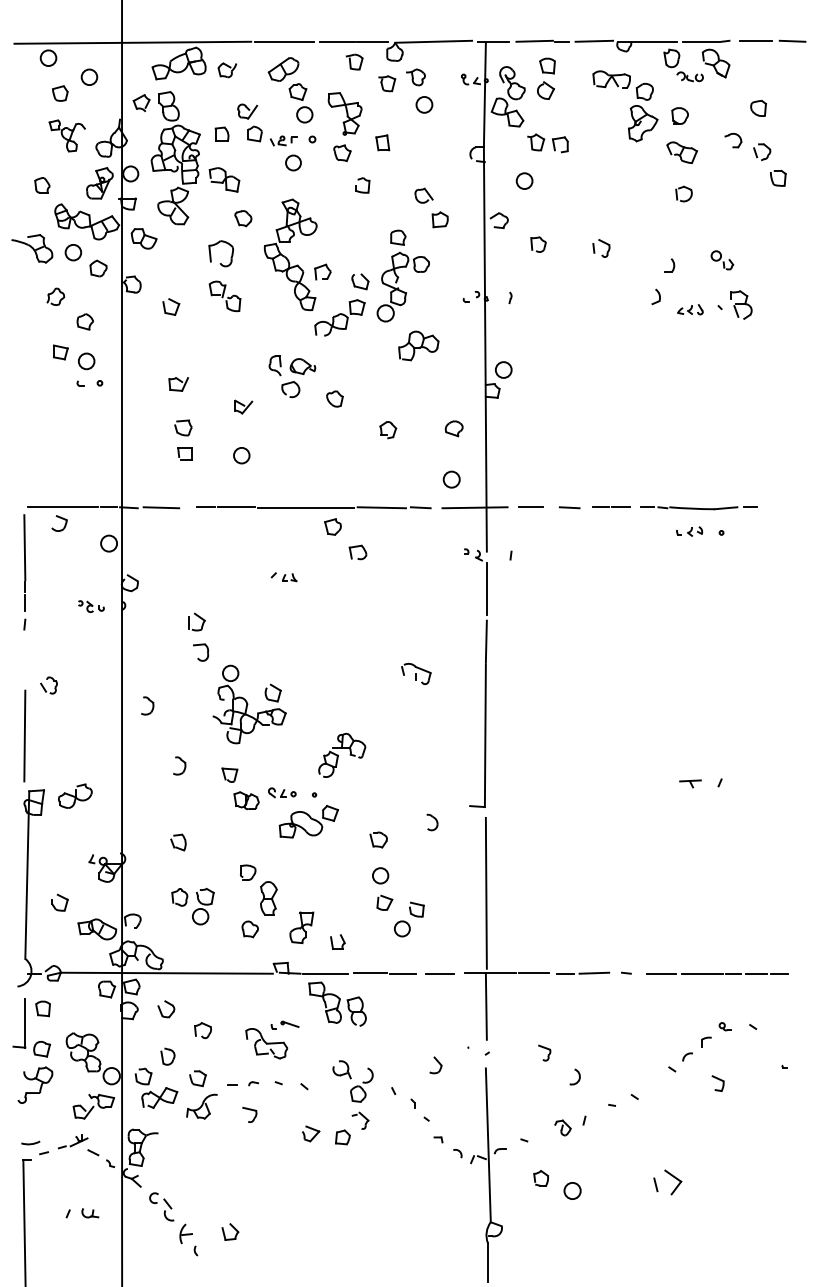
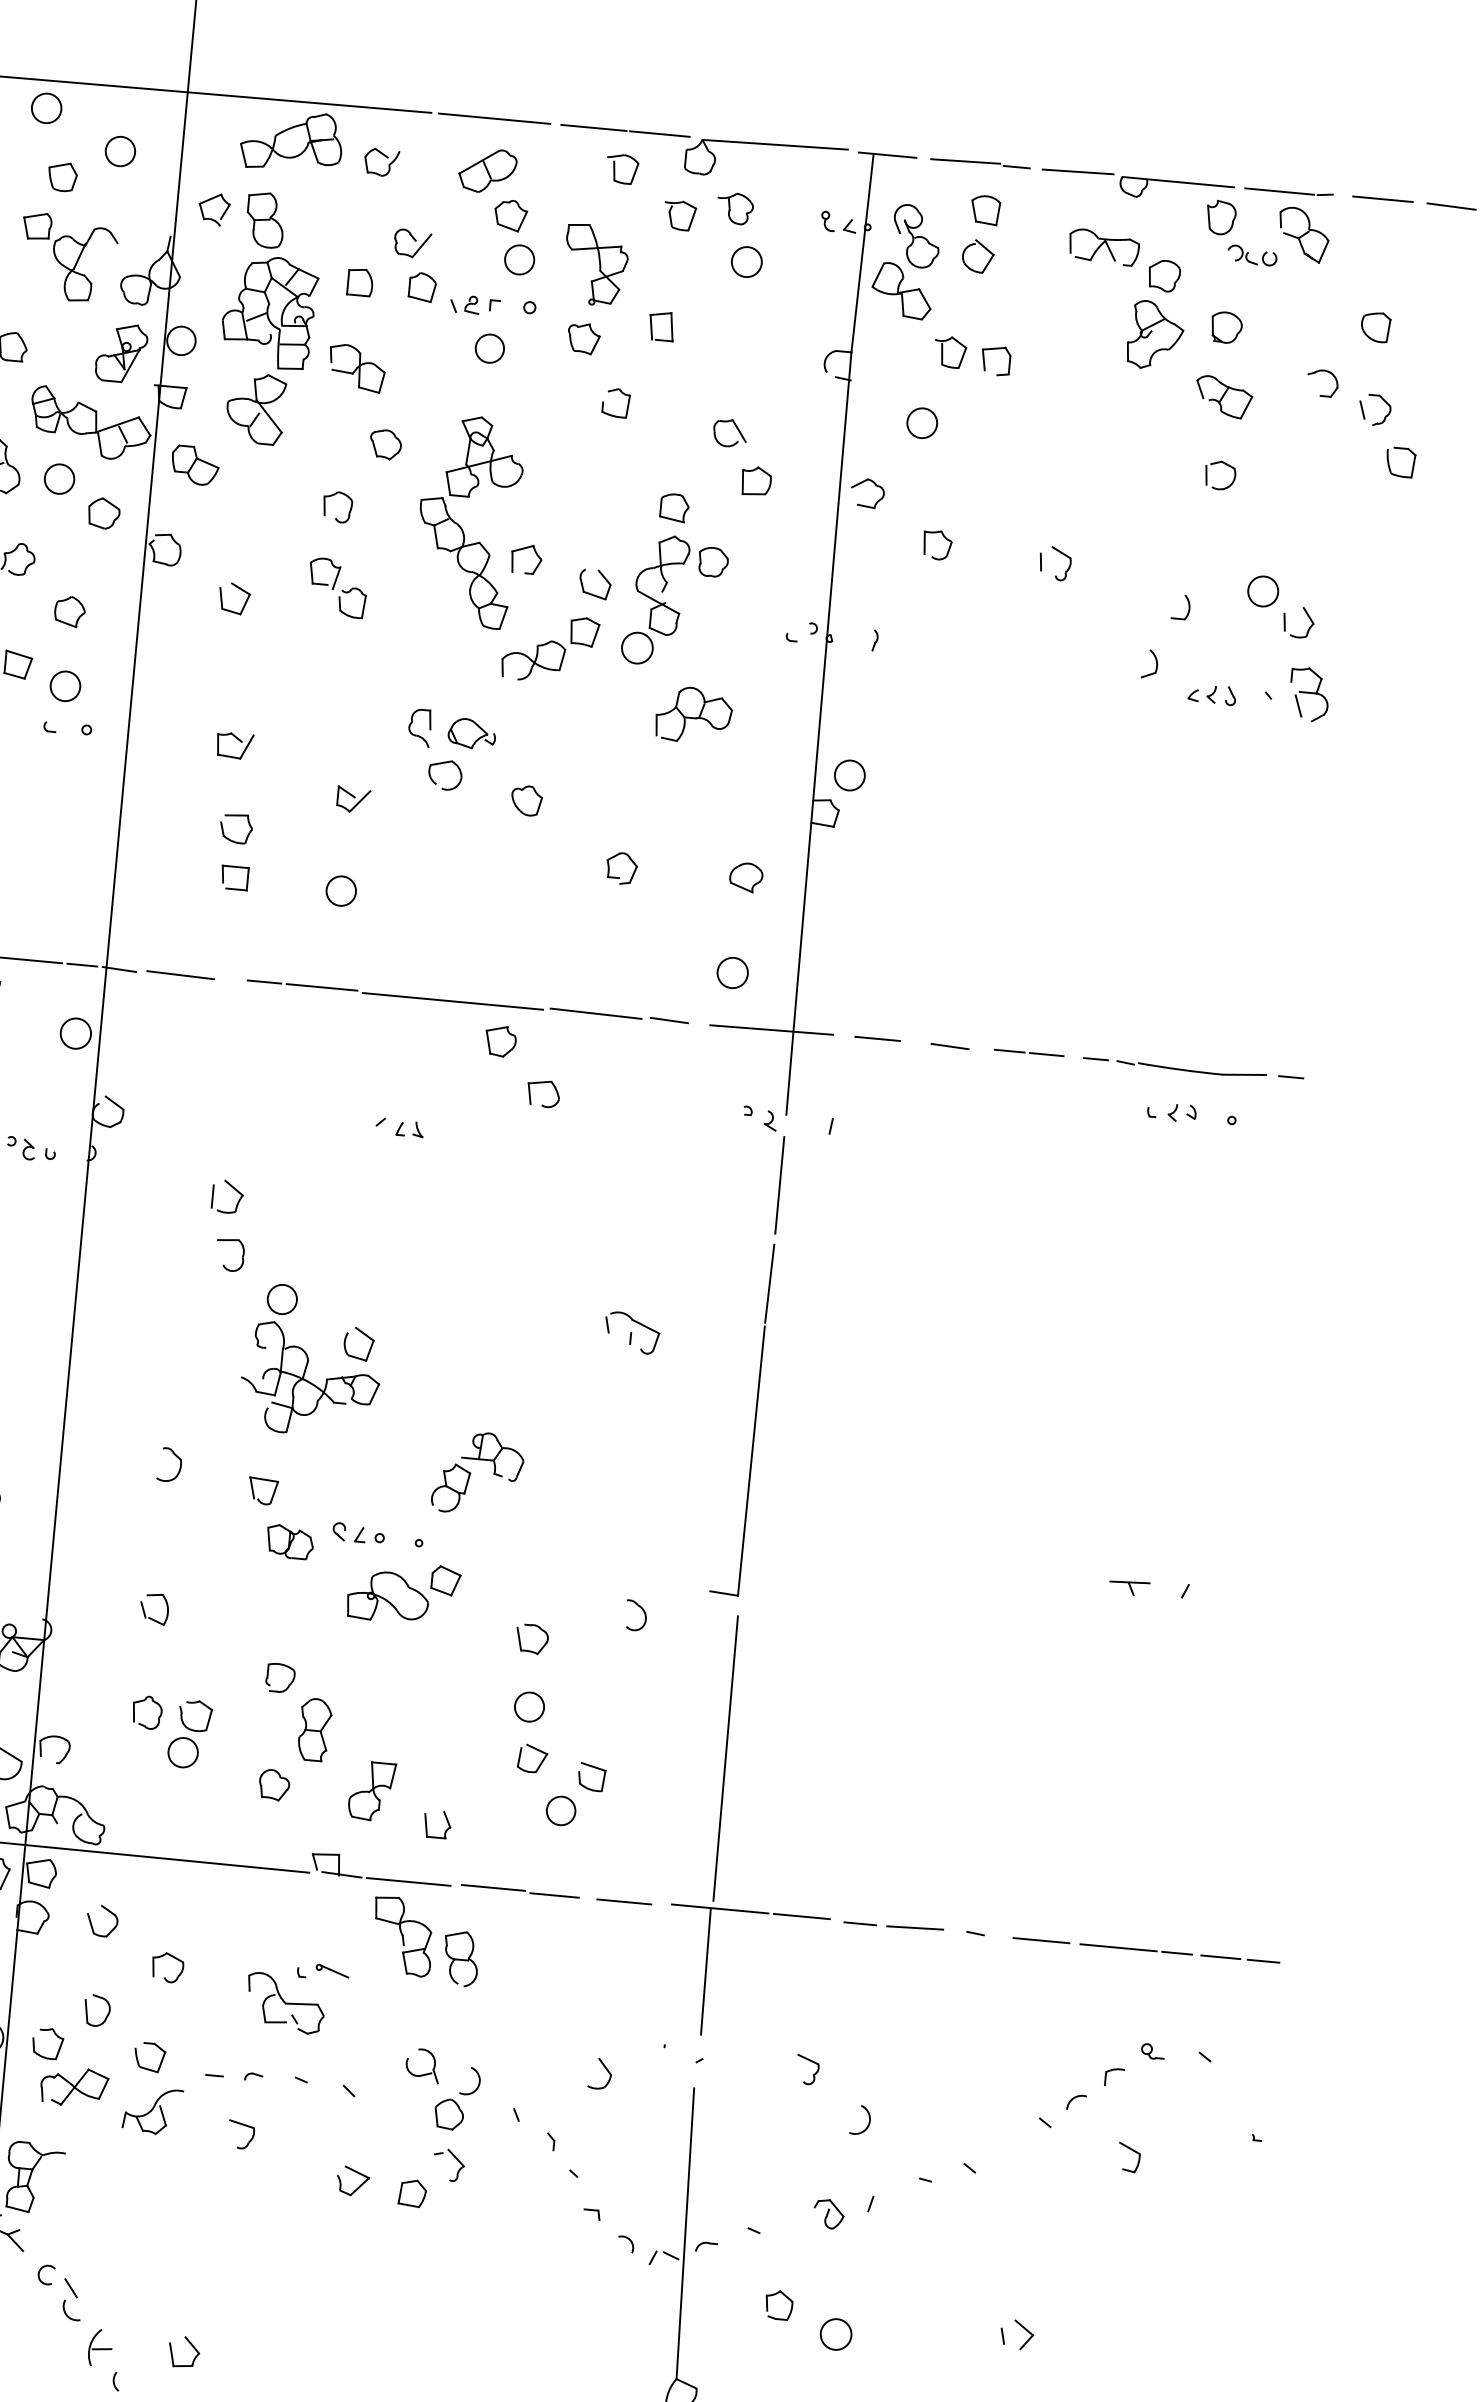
part: (67, 135) -> (68, 257), size x1.43
part: (220, 253) -> (336, 506), size x0.62
part: (722, 260) -> (1281, 607), size x1.67
part: (147, 705) -> (119, 1345), removed
part: (667, 1181) -> (1016, 2333), size x0.62

